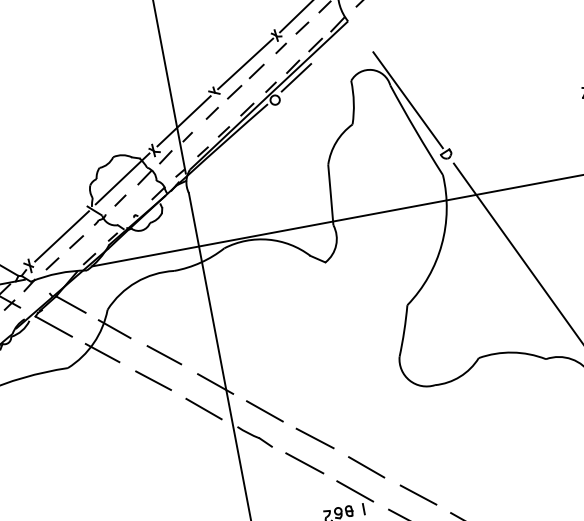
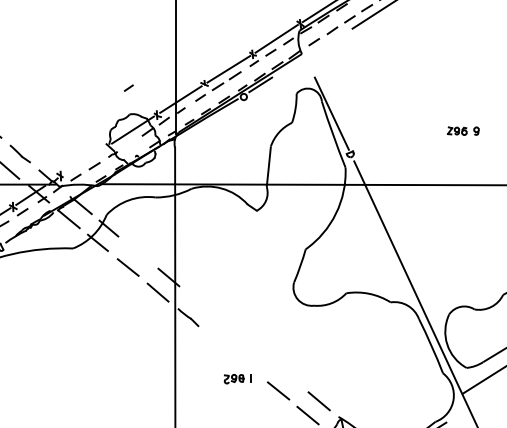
line: (119, 199) -> (128, 87), moved
line: (61, 236) -> (85, 160), removed
line: (164, 354) -> (138, 251), removed
line: (263, 411) -> (197, 301), removed
line: (314, 437) -> (227, 325), removed
line: (305, 463) -> (218, 341), removed
line: (366, 467) -> (258, 351), removed
line: (354, 490) -> (247, 365), removed
line: (417, 493) -> (288, 375), removed

